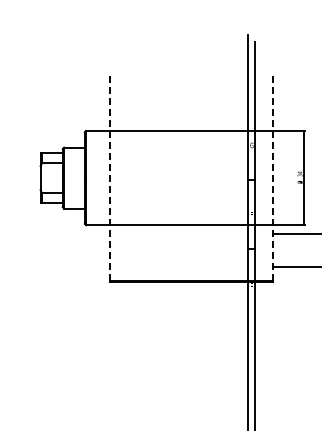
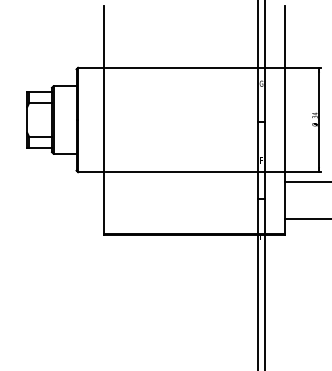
line: (109, 178) -> (103, 120), dashed -> solid
line: (273, 178) -> (285, 120), dashed -> solid

